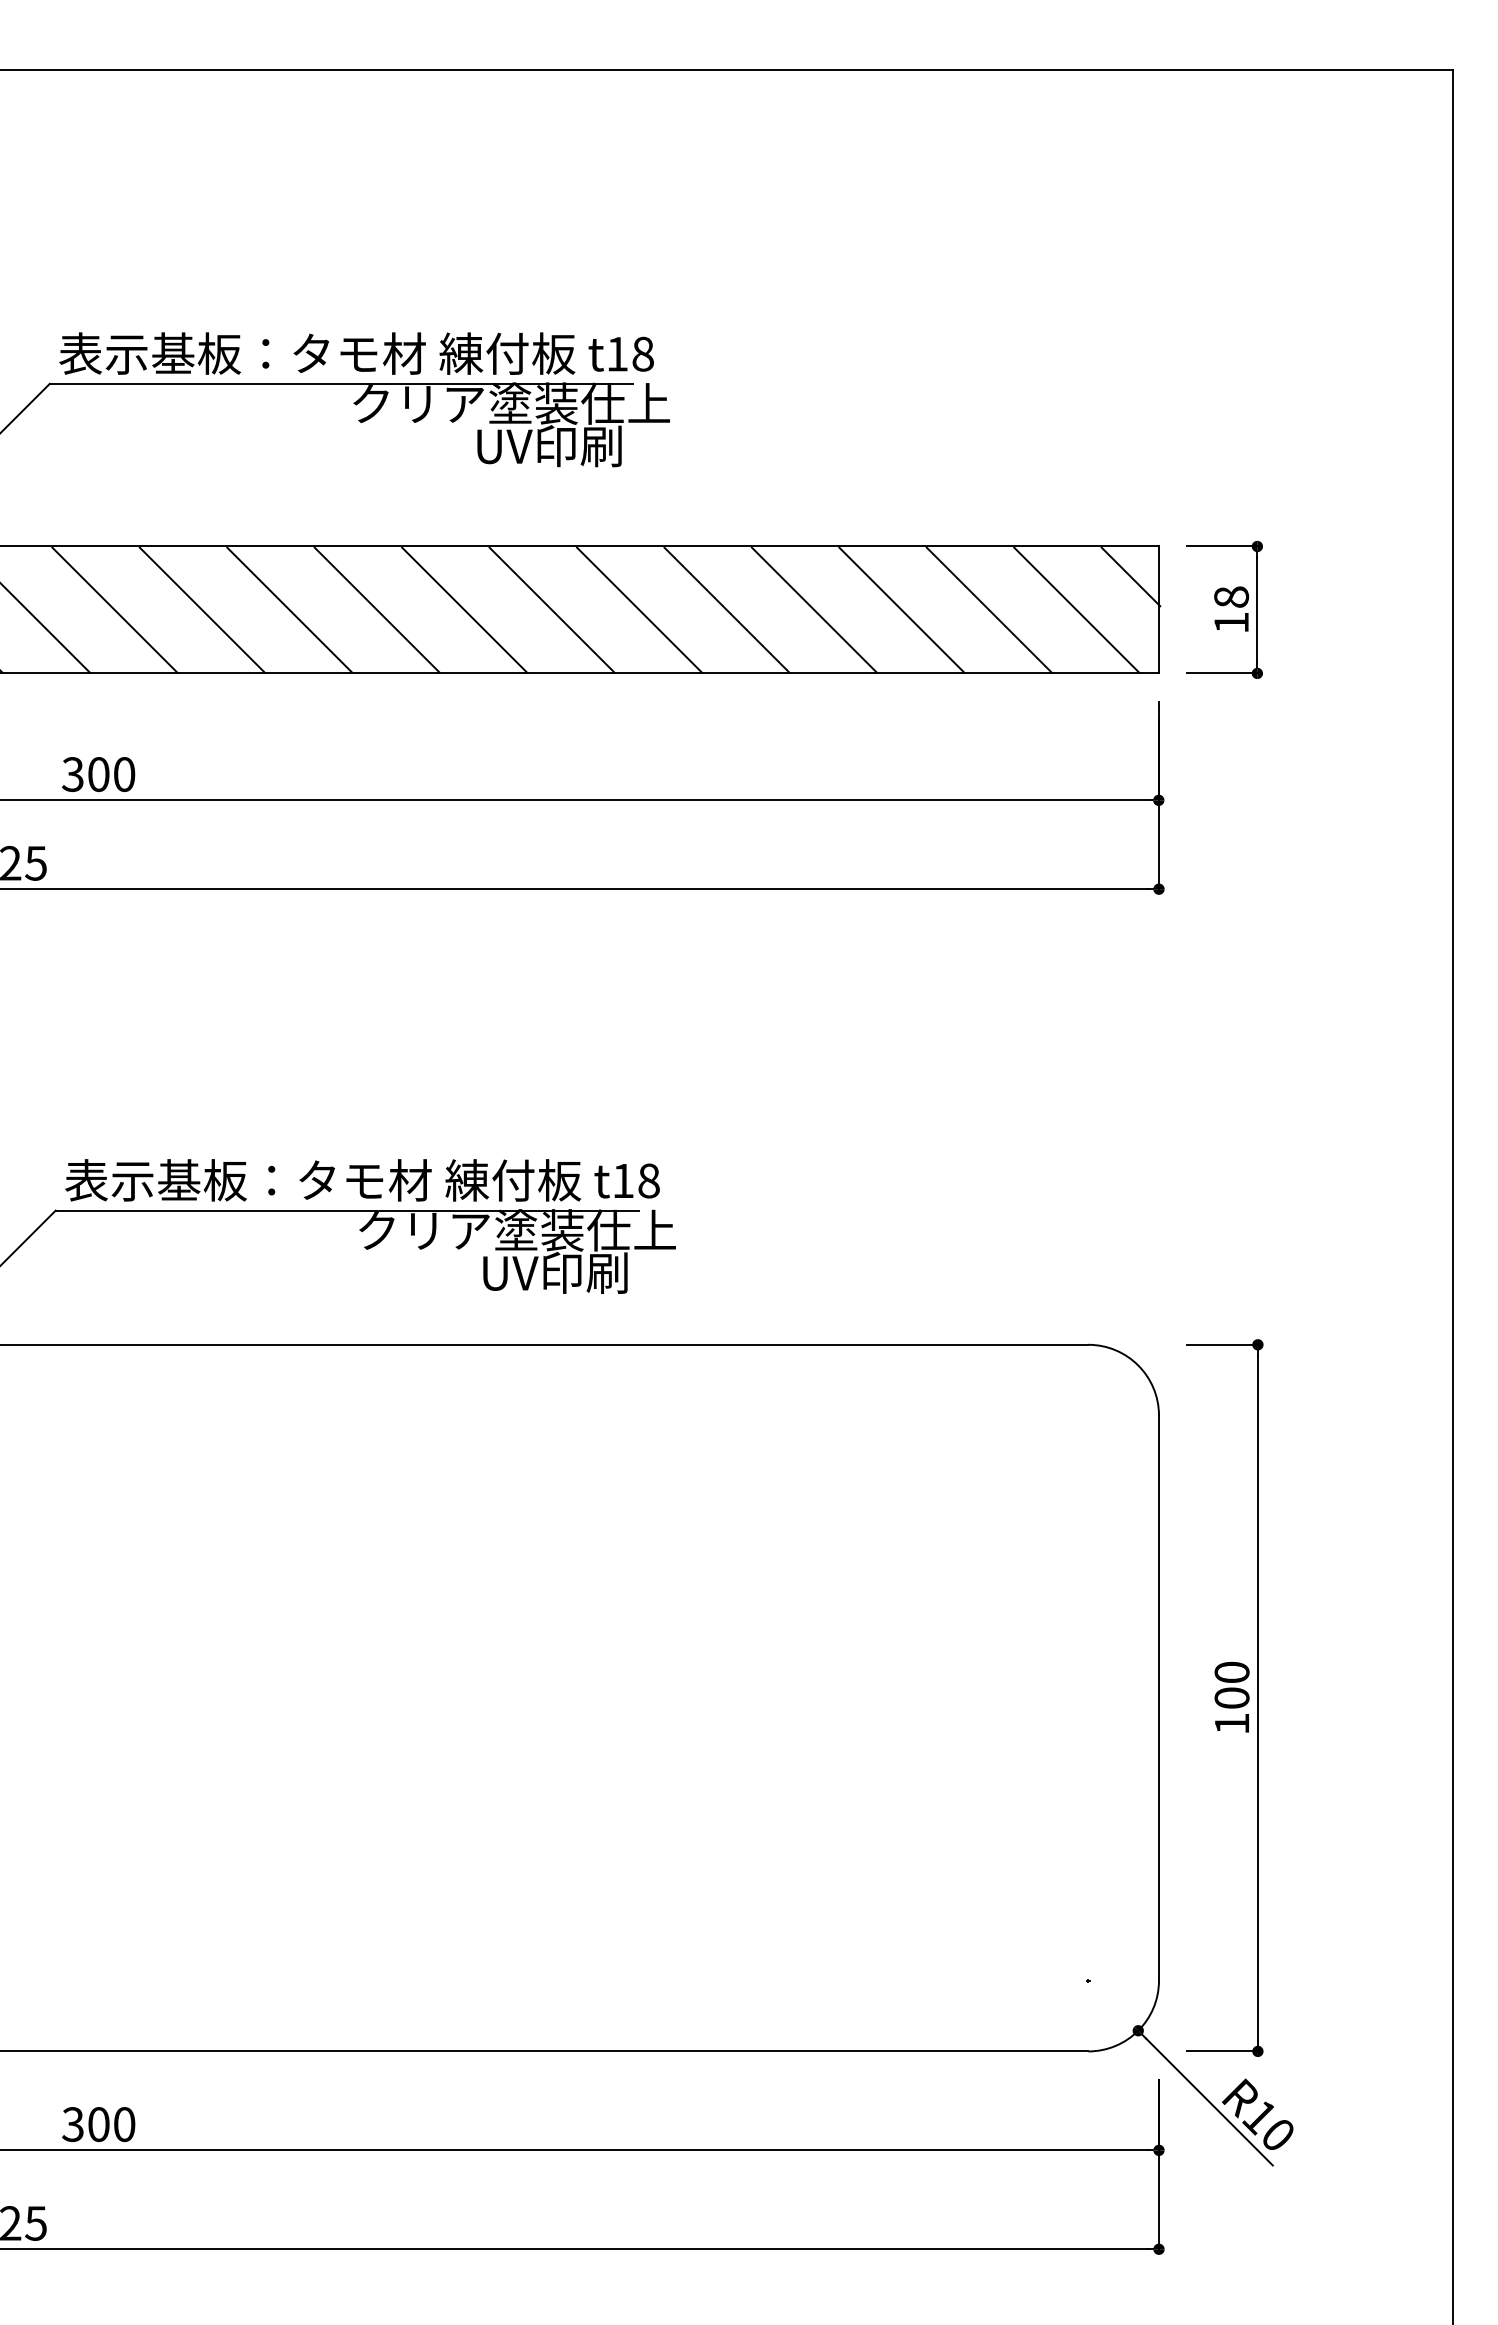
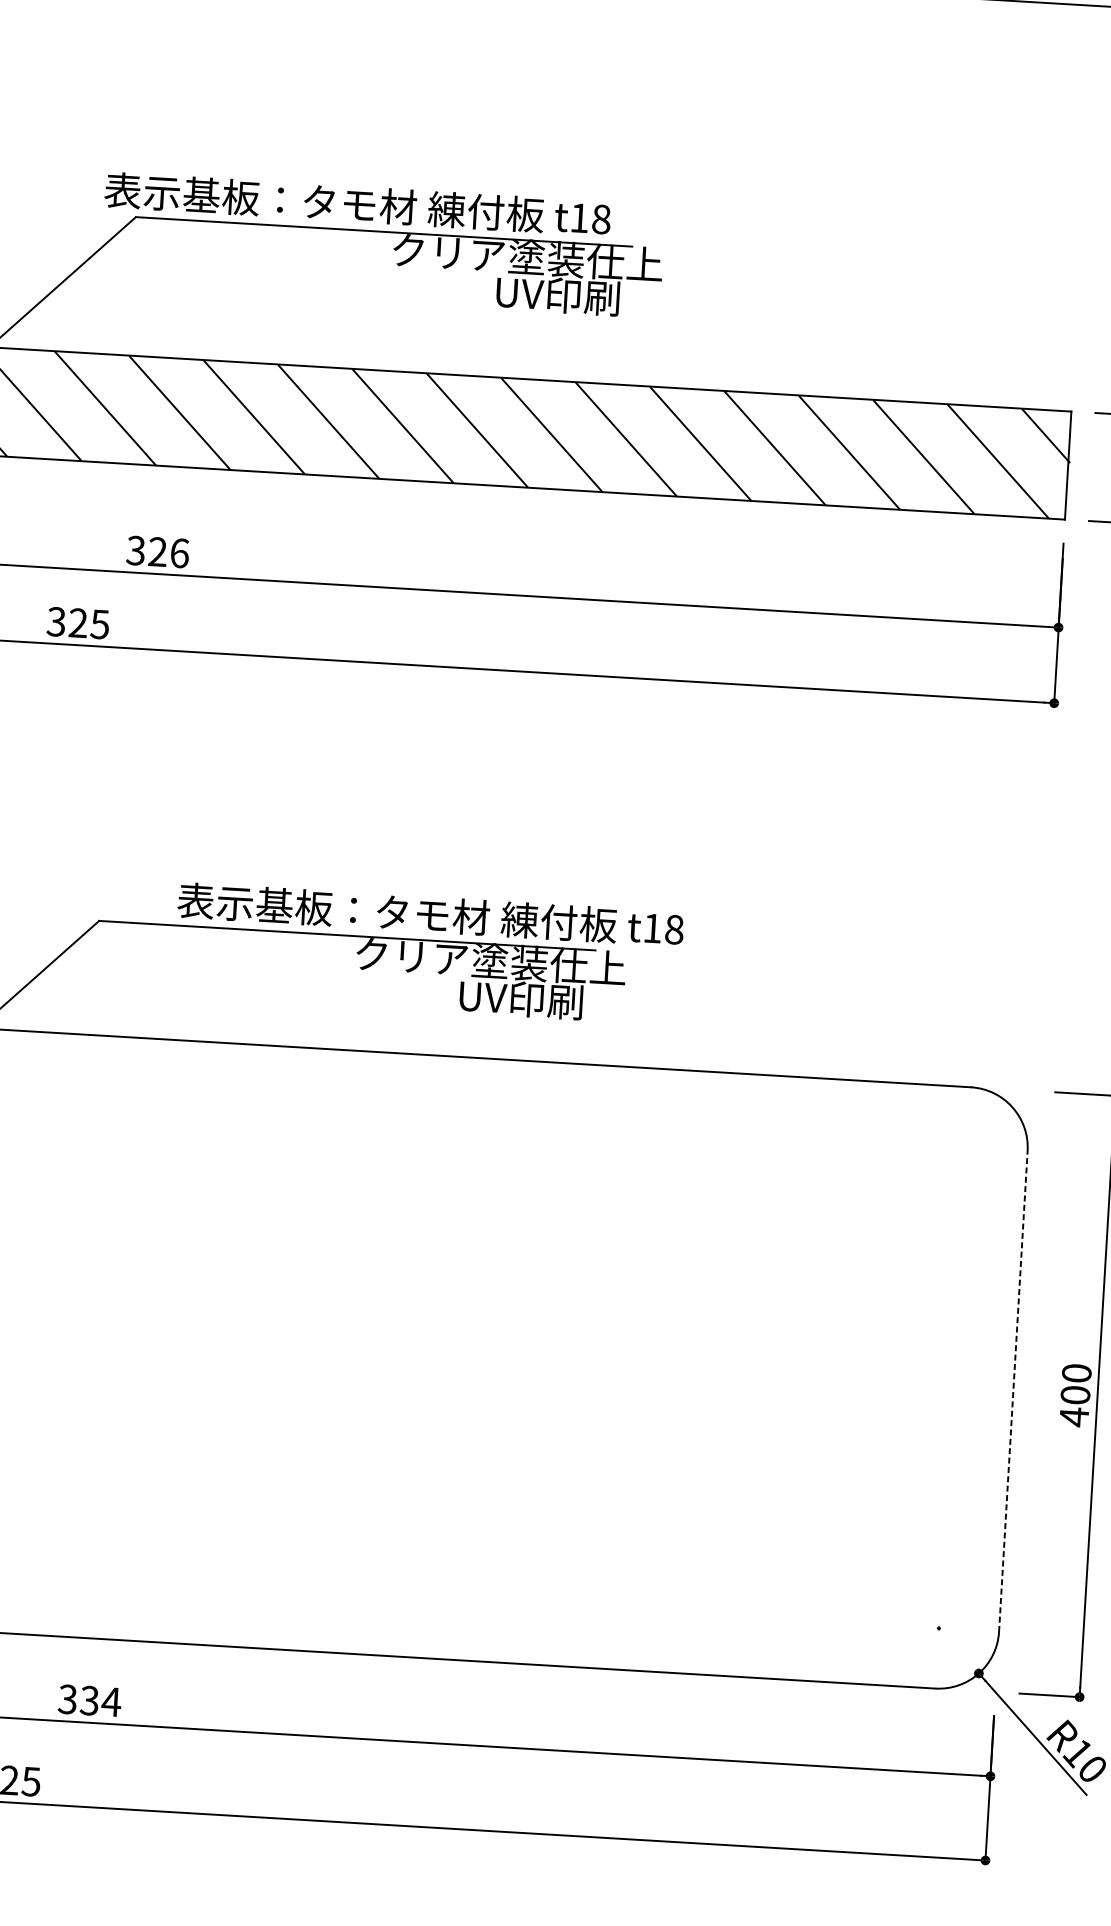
text: (356, 353) -> (357, 204), moved
text: (111, 774) -> (168, 552), 300 -> 326
text: (362, 1180) -> (430, 914), moved
line: (1158, 1698) -> (1012, 1391), solid -> dashed
text: (1231, 1723) -> (1073, 1416), 100 -> 400
text: (111, 2124) -> (100, 1701), 300 -> 334

